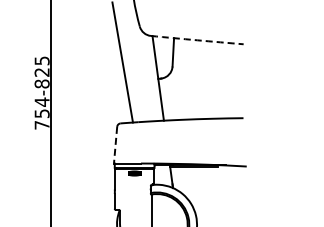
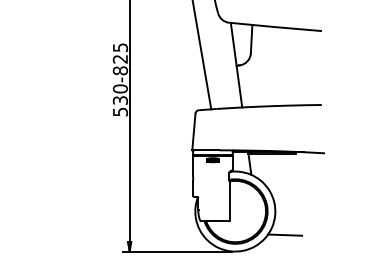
arc: (197, 40) -> (275, 27), dashed -> solid
text: (41, 113) -> (119, 100), 754 -> 530
line: (115, 145) -> (193, 132), dashed -> solid

